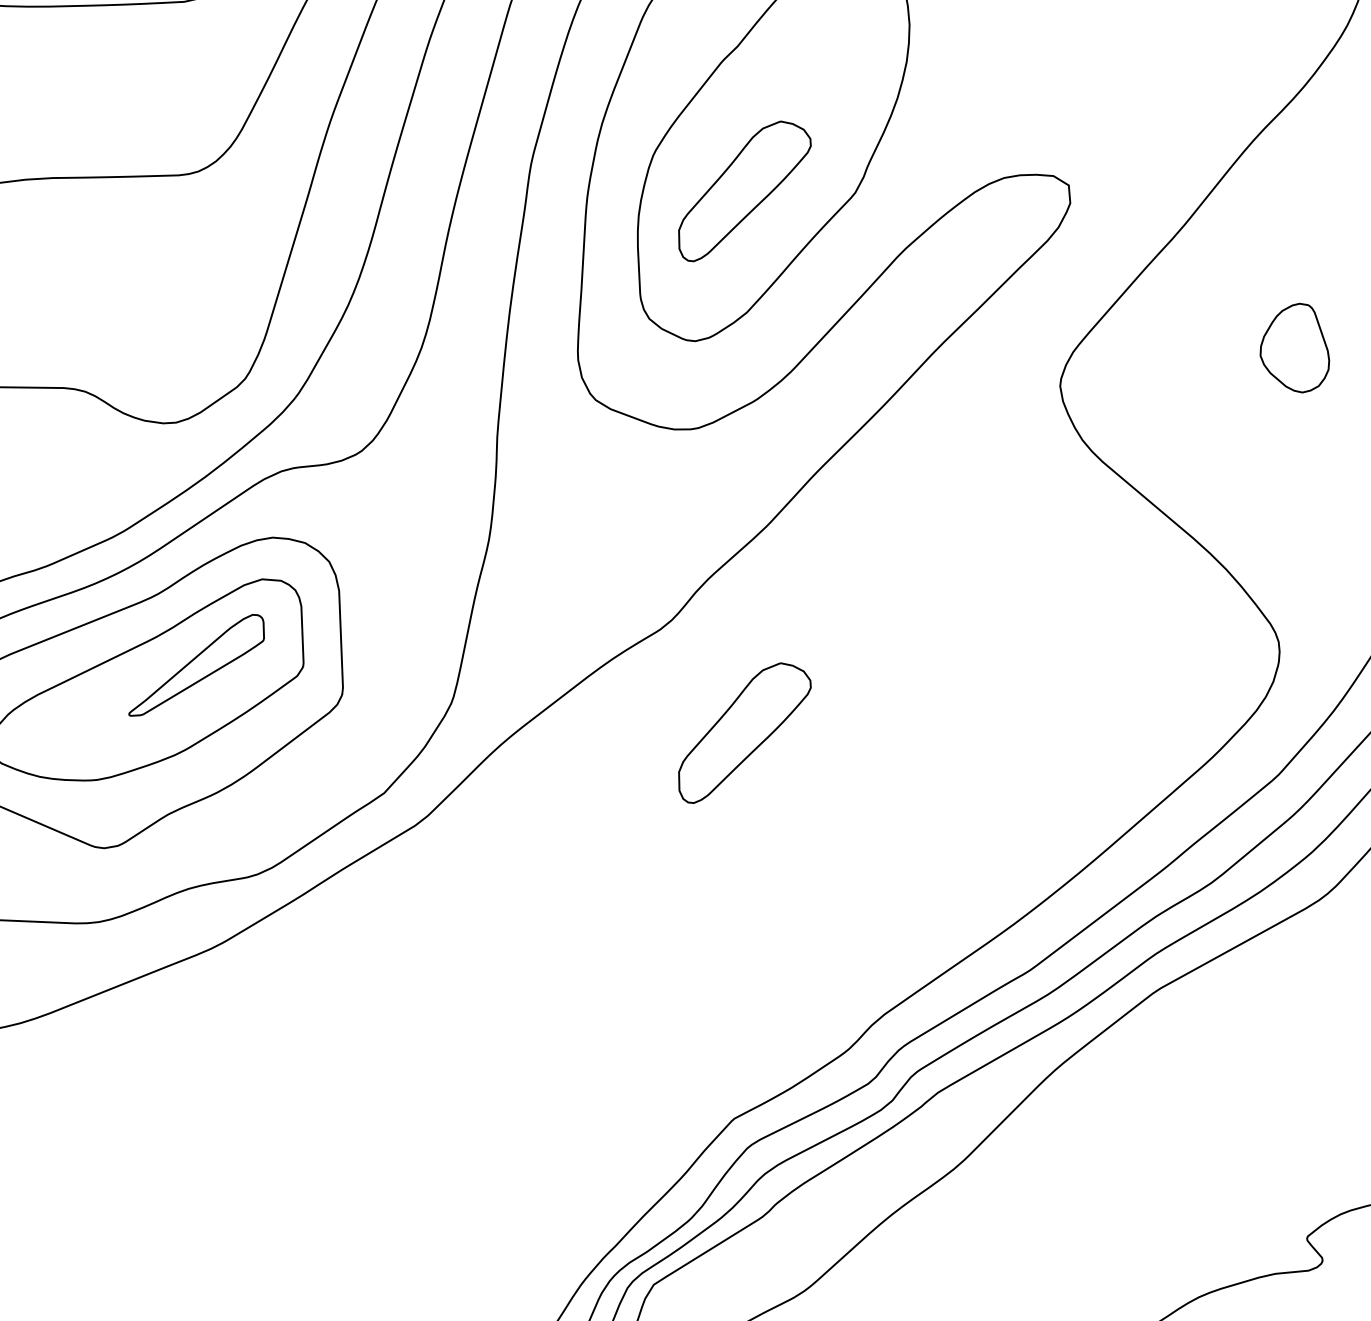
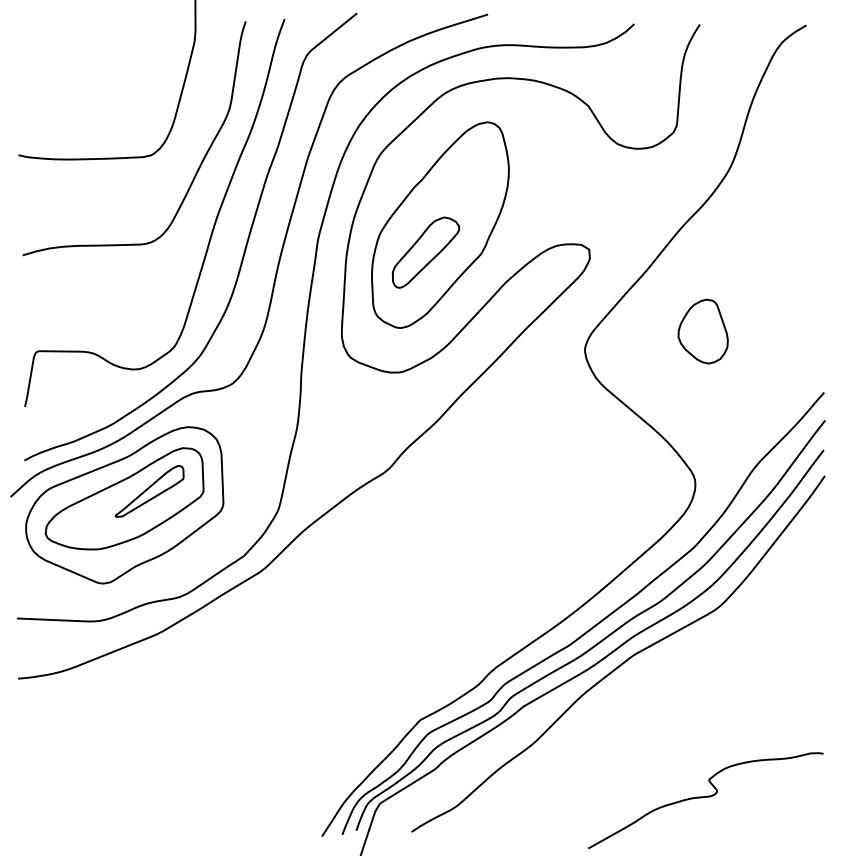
part: (1293, 347) -> (702, 331), size x1.43
part: (743, 732) -> (425, 525), removed

